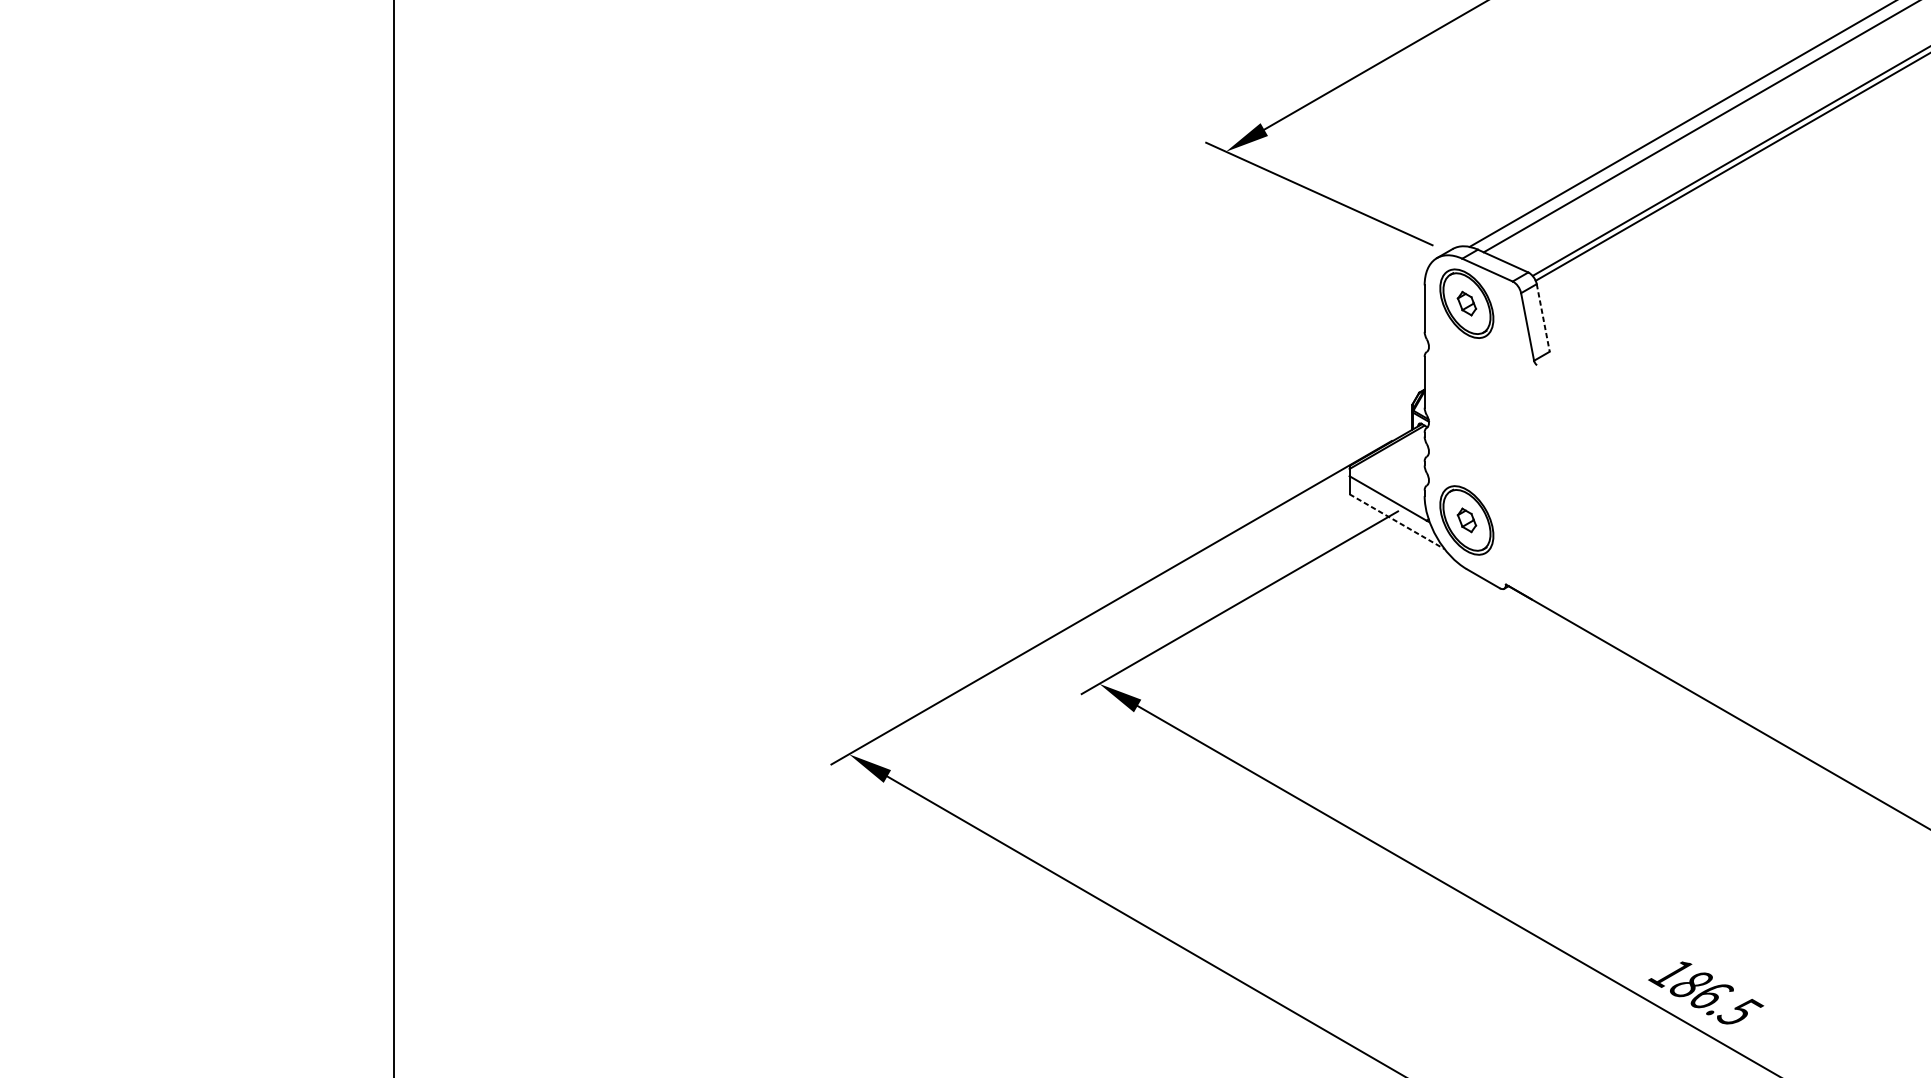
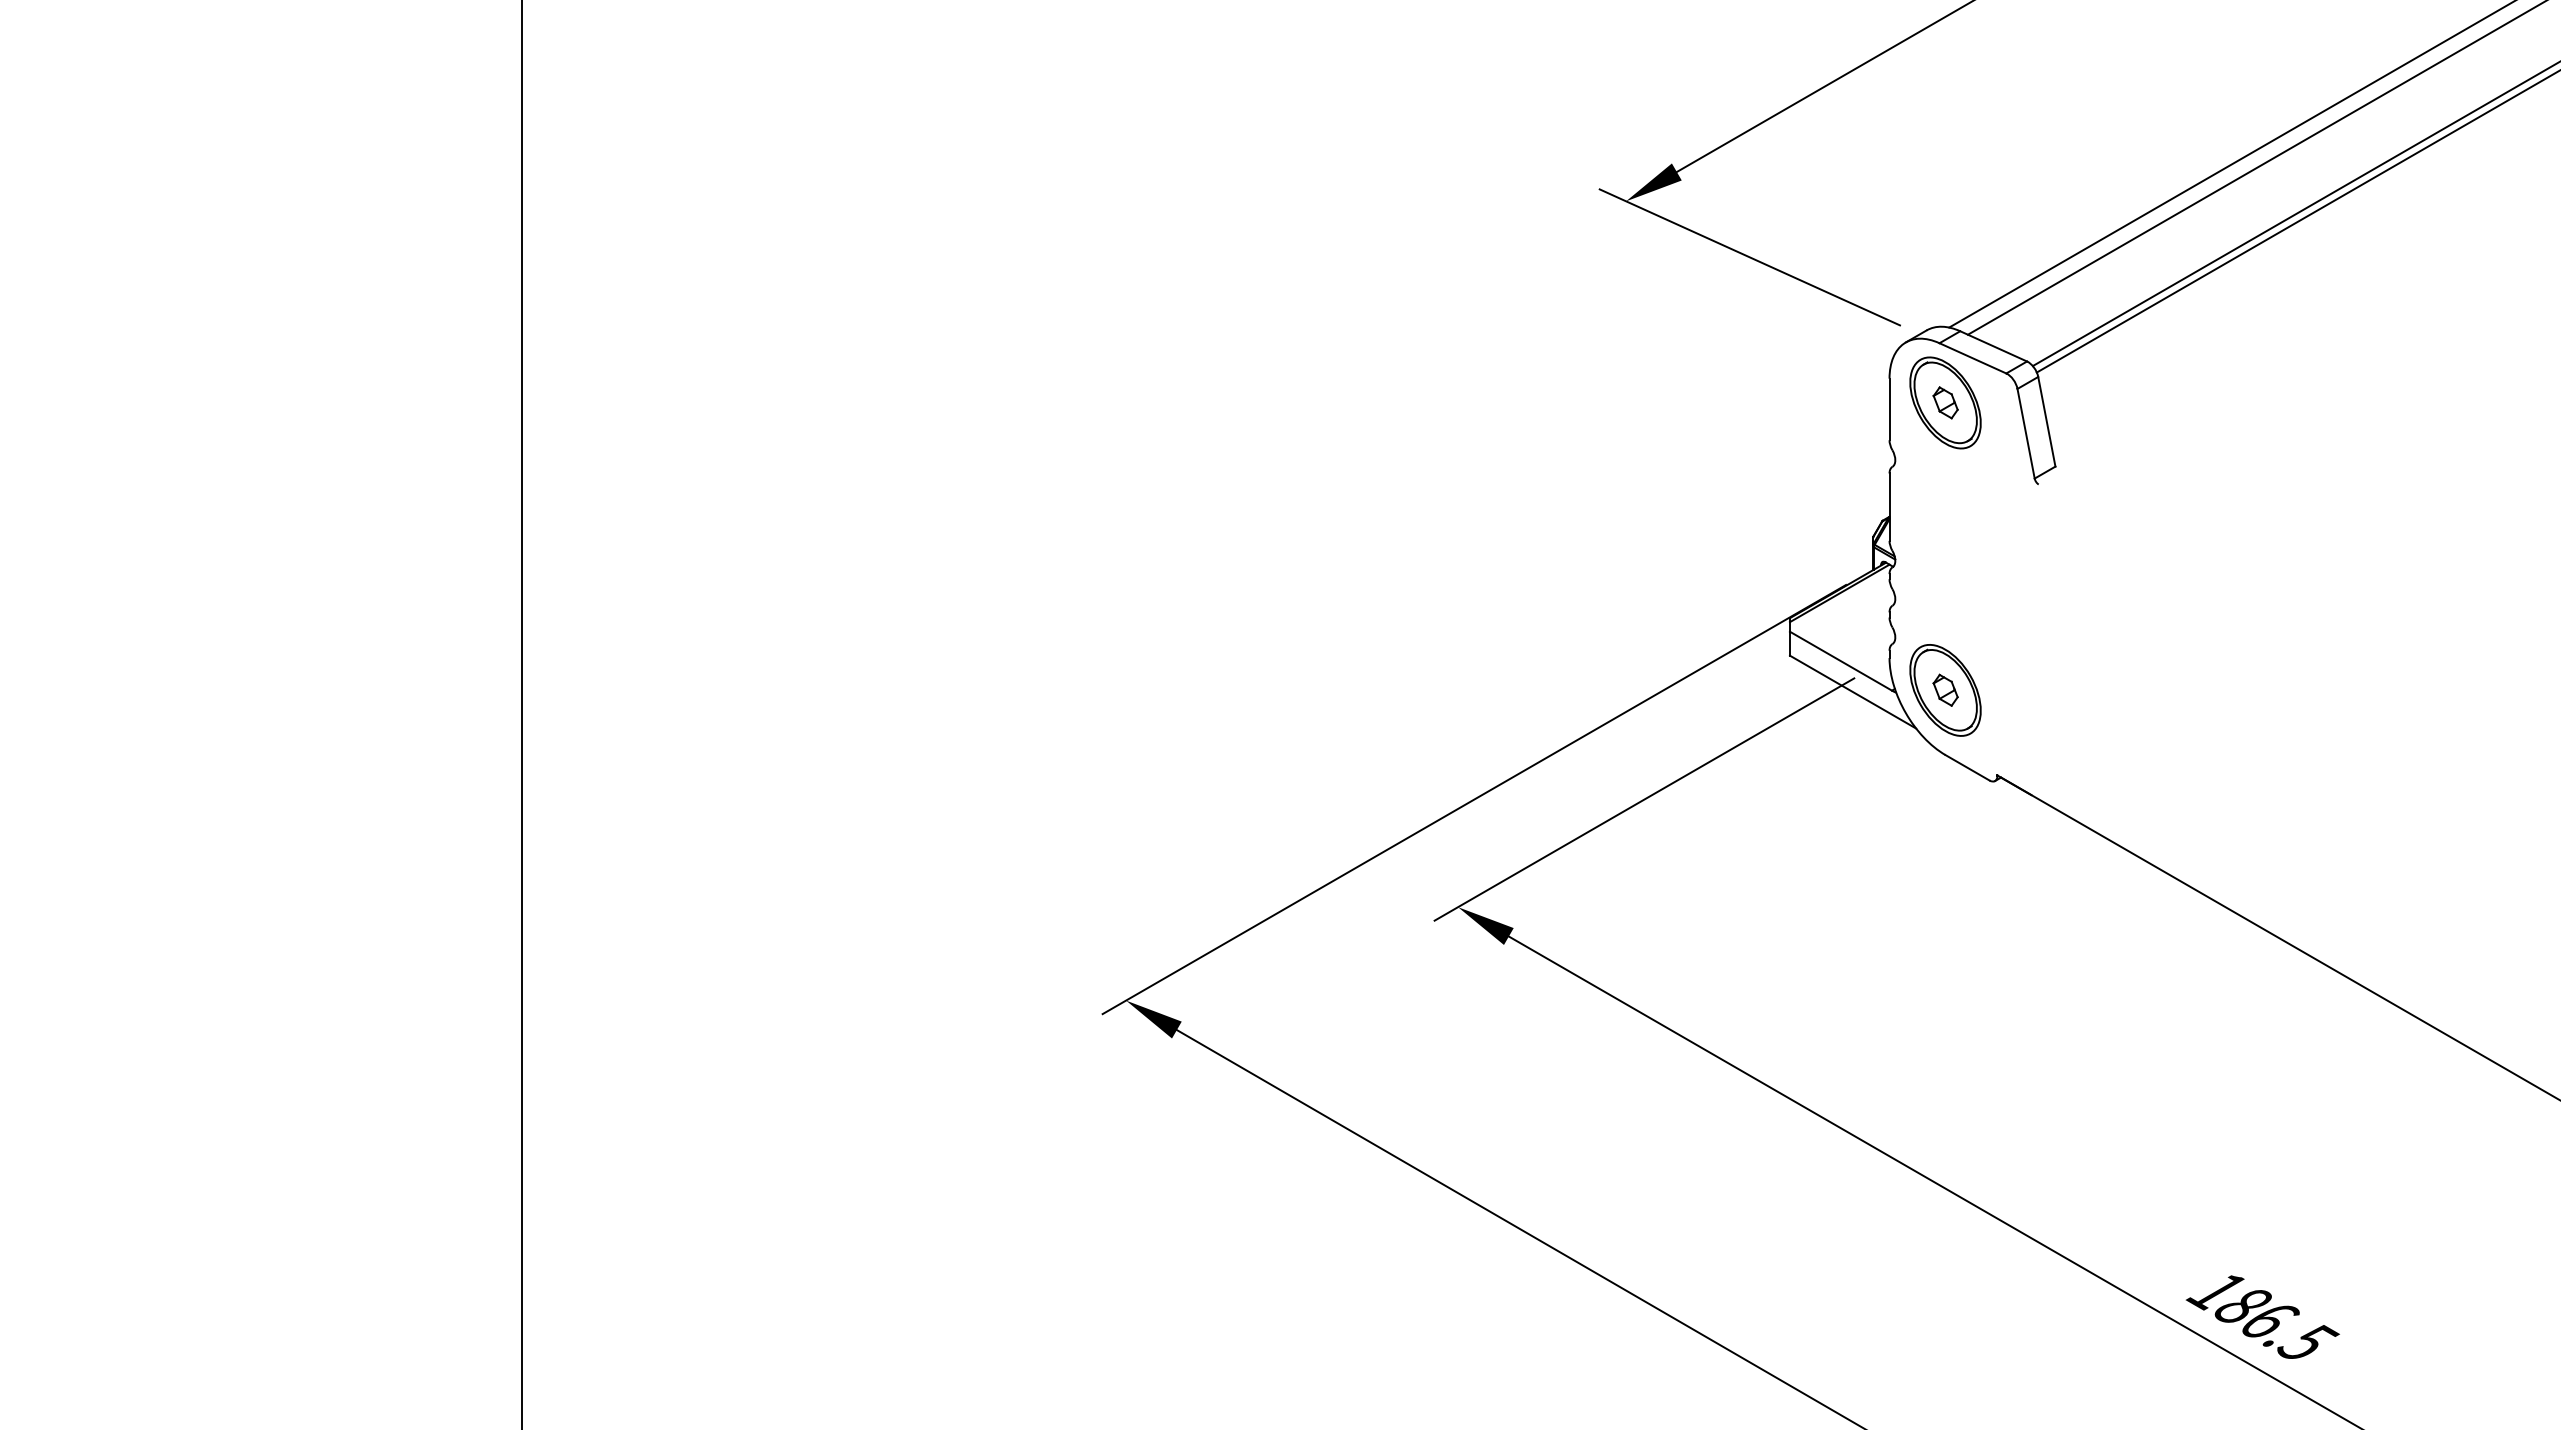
line: (1542, 317) -> (2046, 421), dashed -> solid
line: (1397, 522) -> (1853, 692), dashed -> solid

